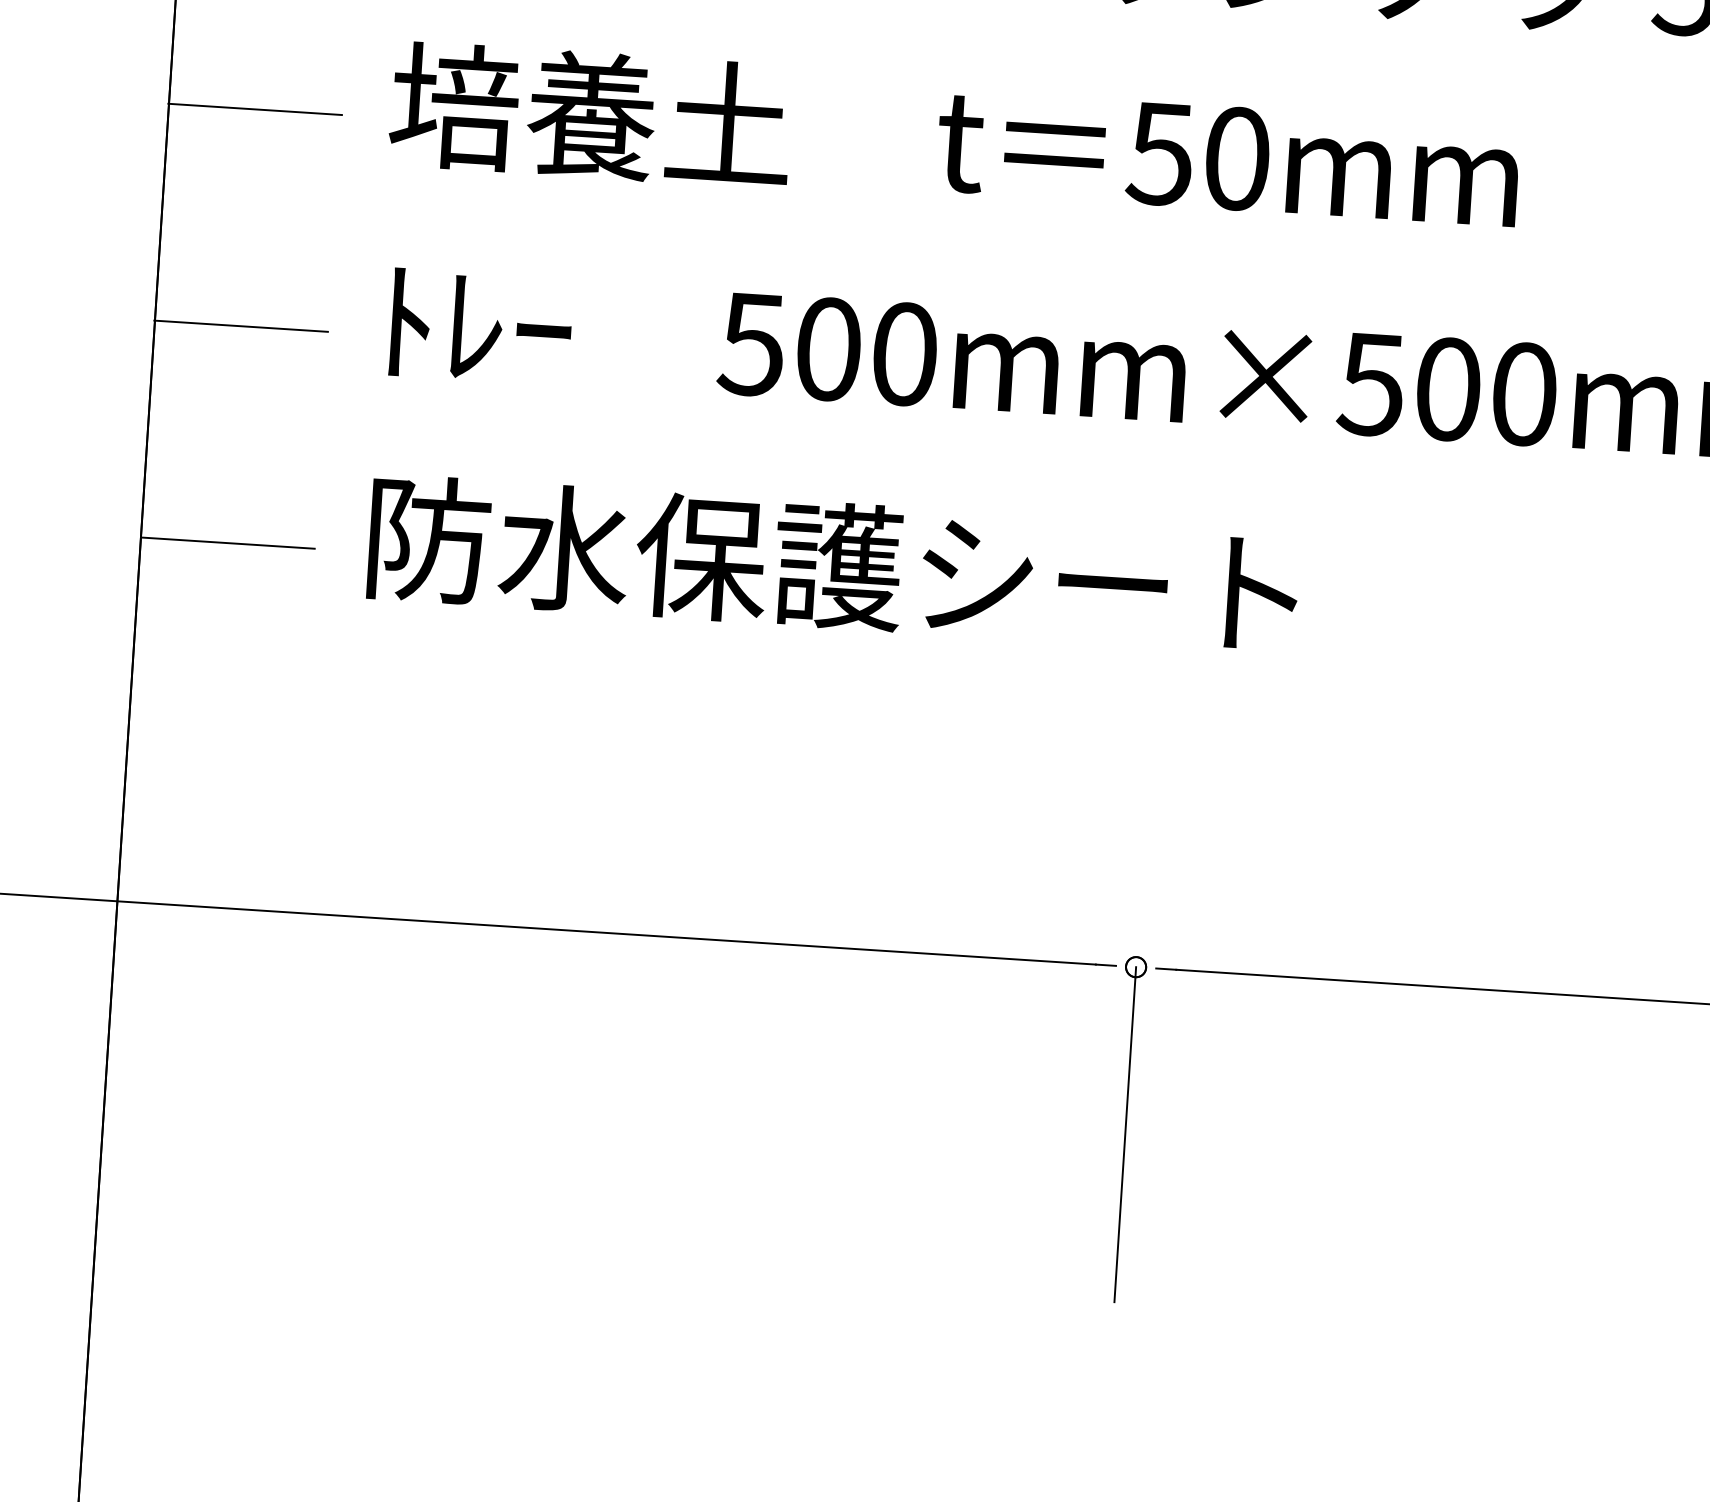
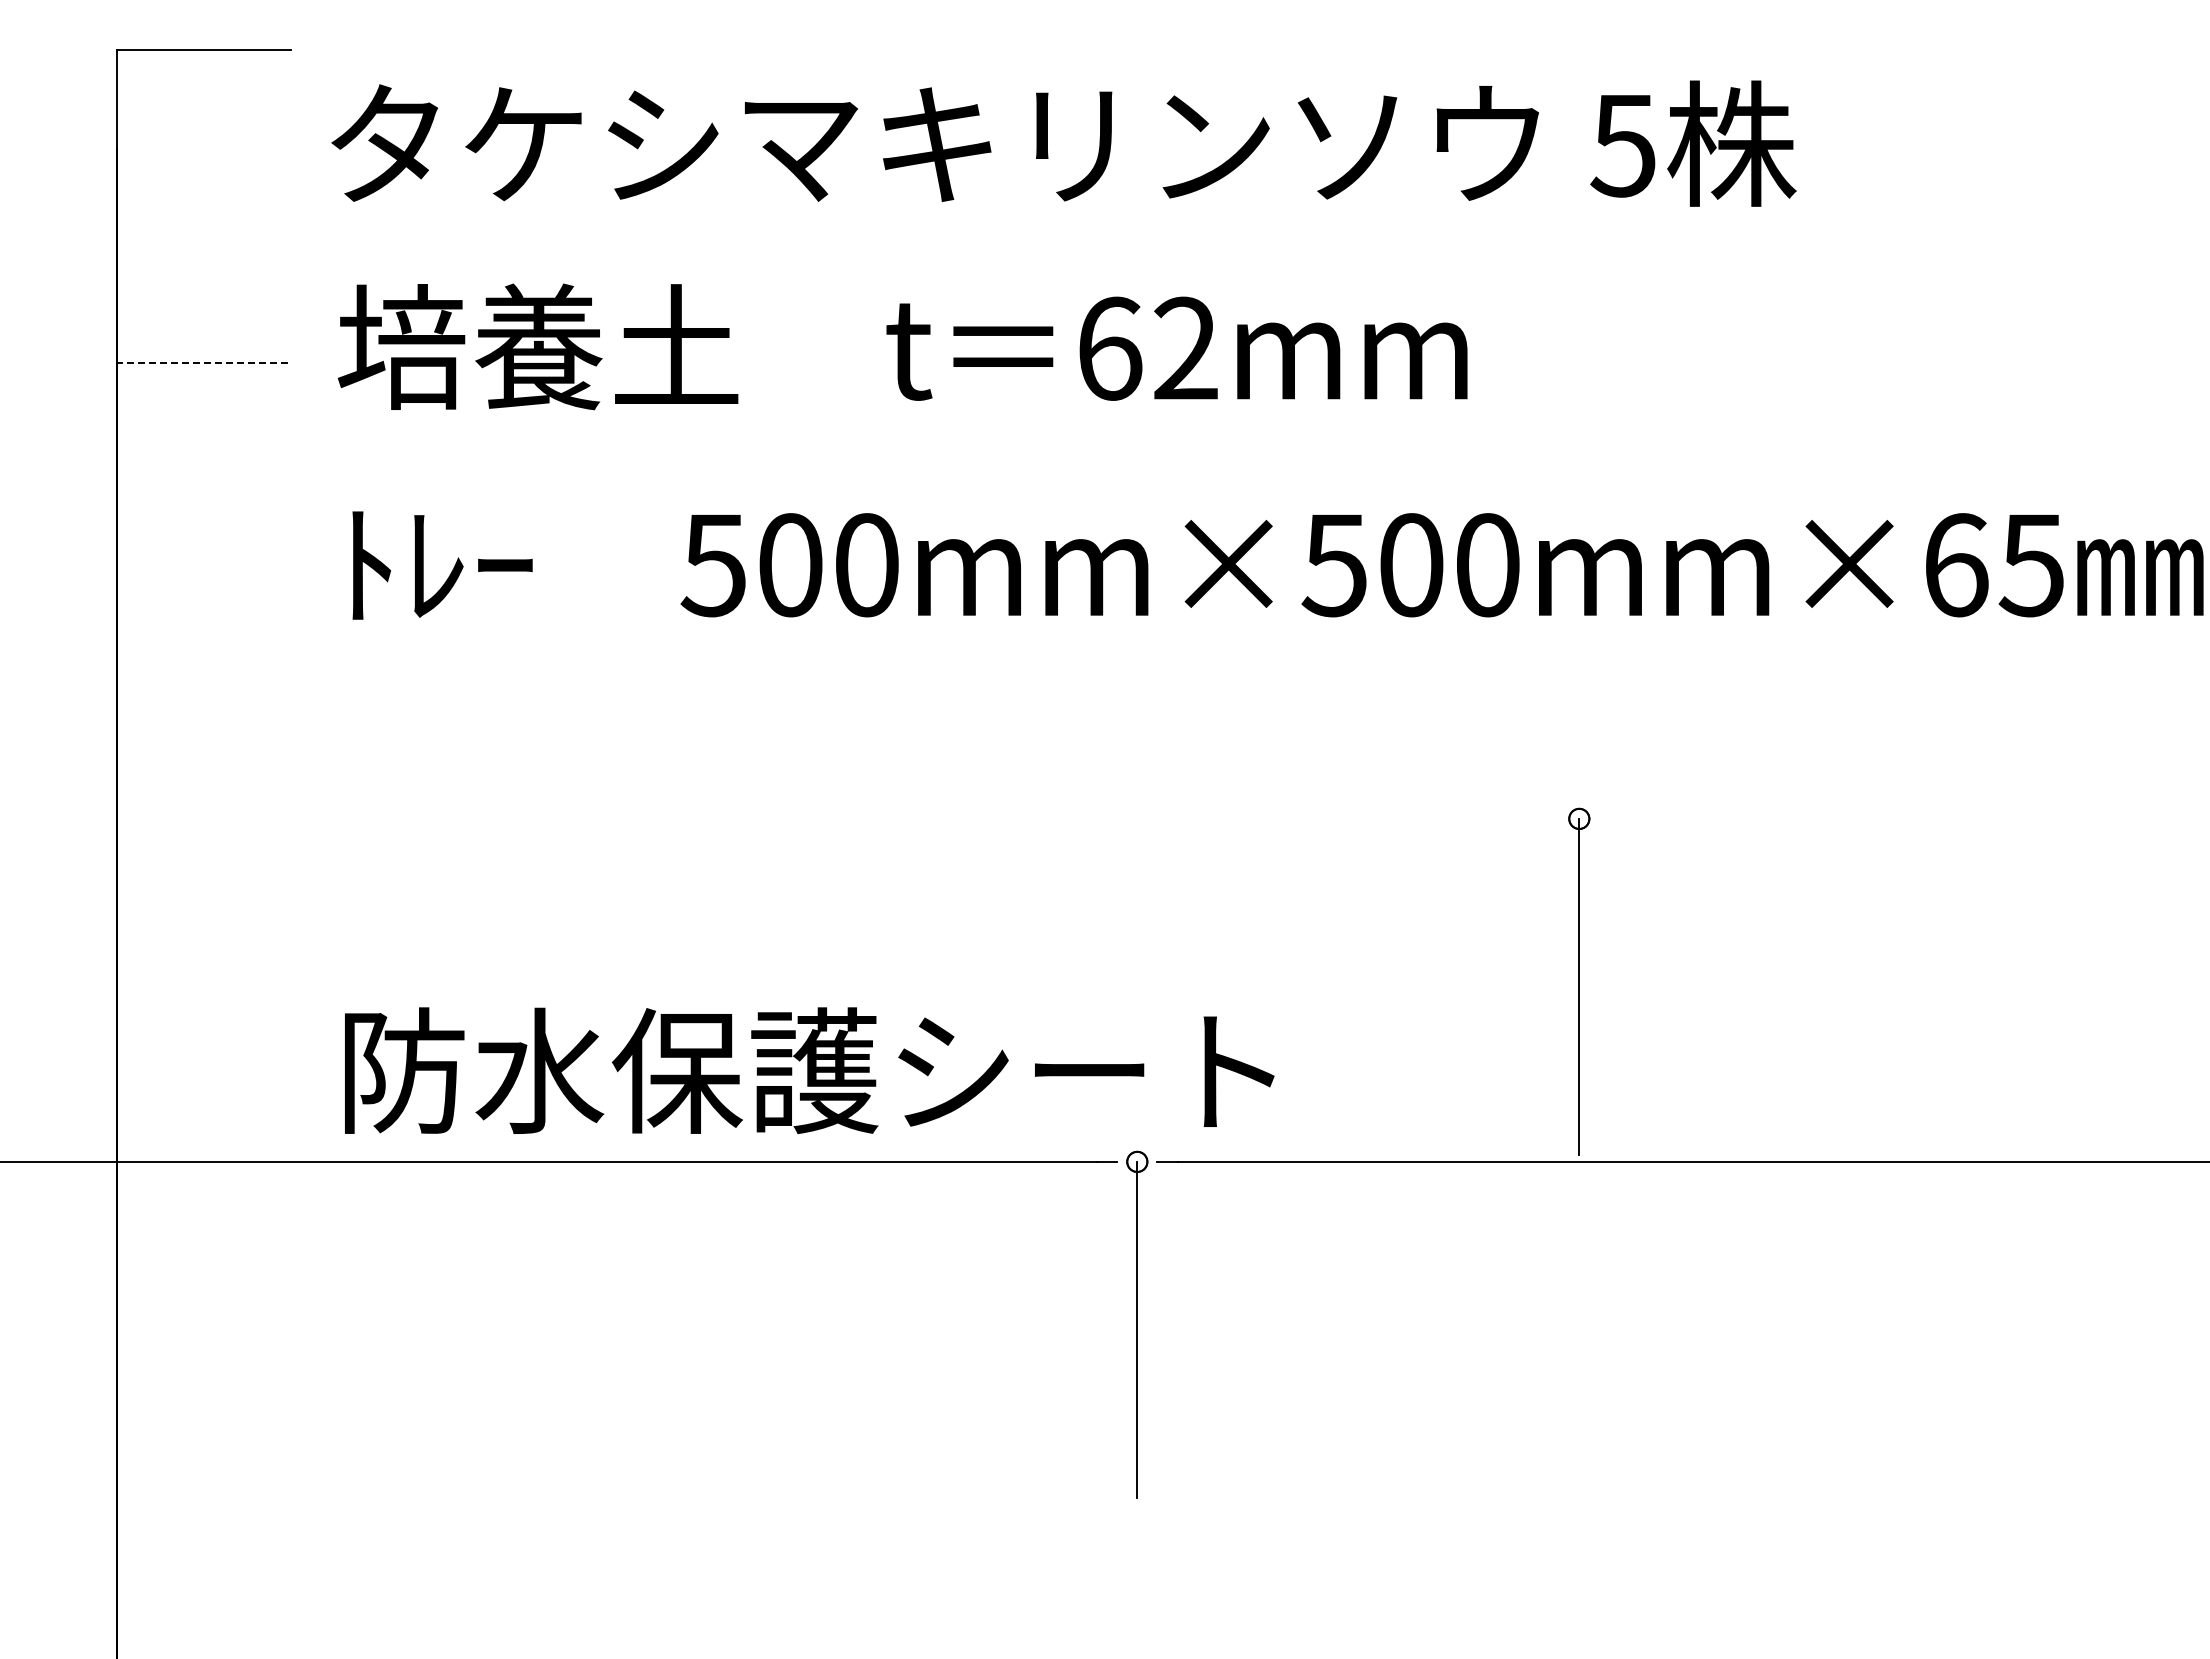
line: (254, 109) -> (202, 362), solid -> dashed
text: (1197, 156) -> (1146, 348), 50mm -> 62mm
line: (240, 326) -> (202, 580), removed
line: (227, 543) -> (203, 797), removed
text: (833, 565) -> (809, 1070), moved
part: (1588, 815) -> (1579, 981), added

